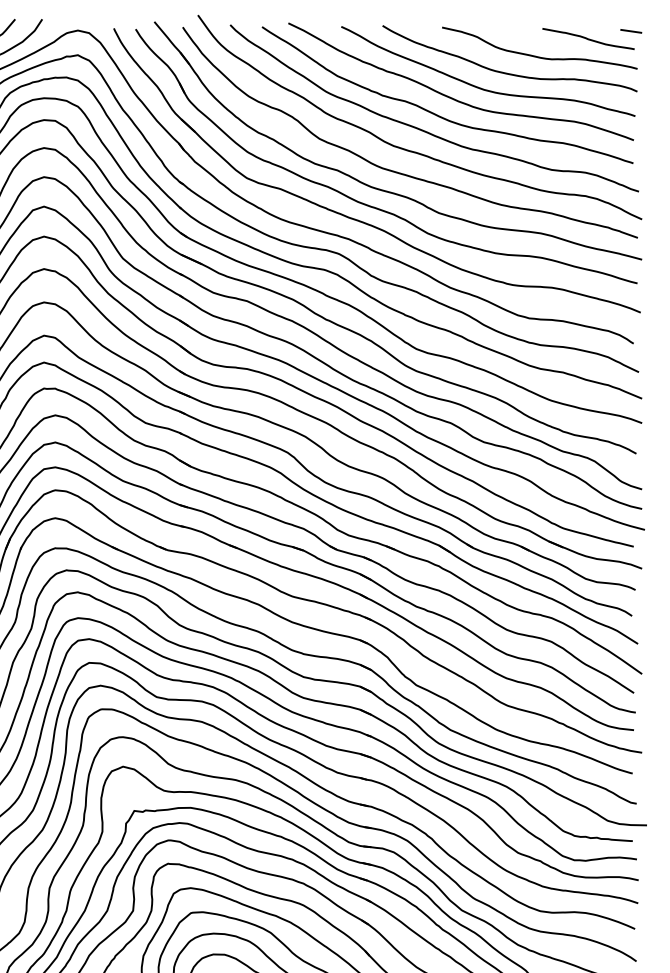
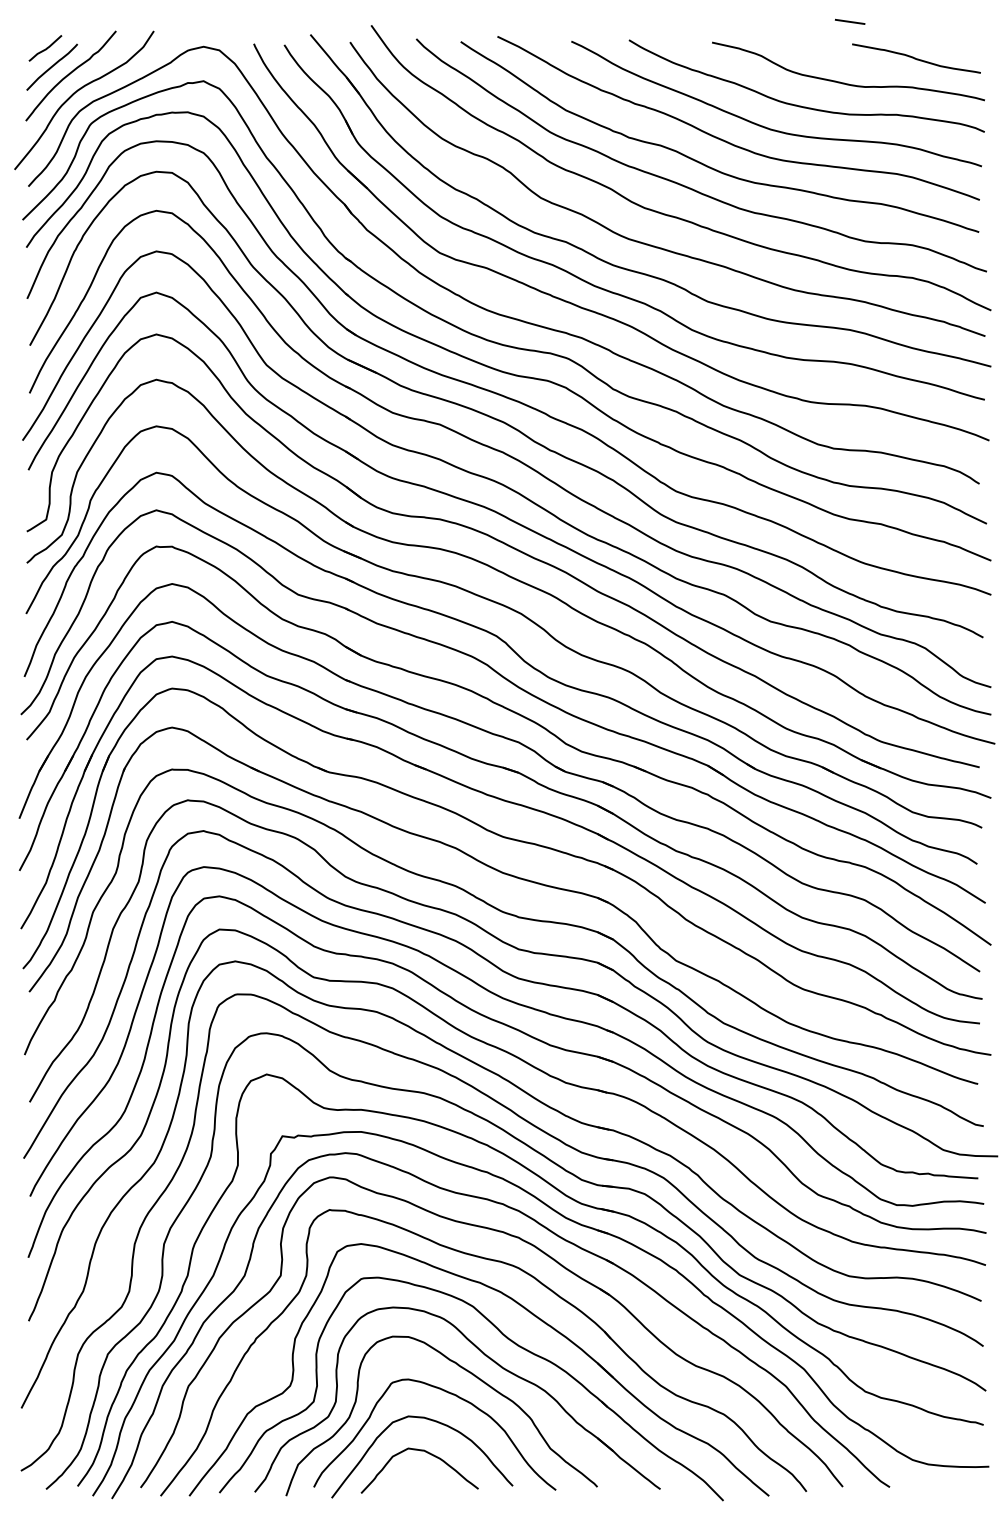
line: (631, 31) -> (850, 21), moved

